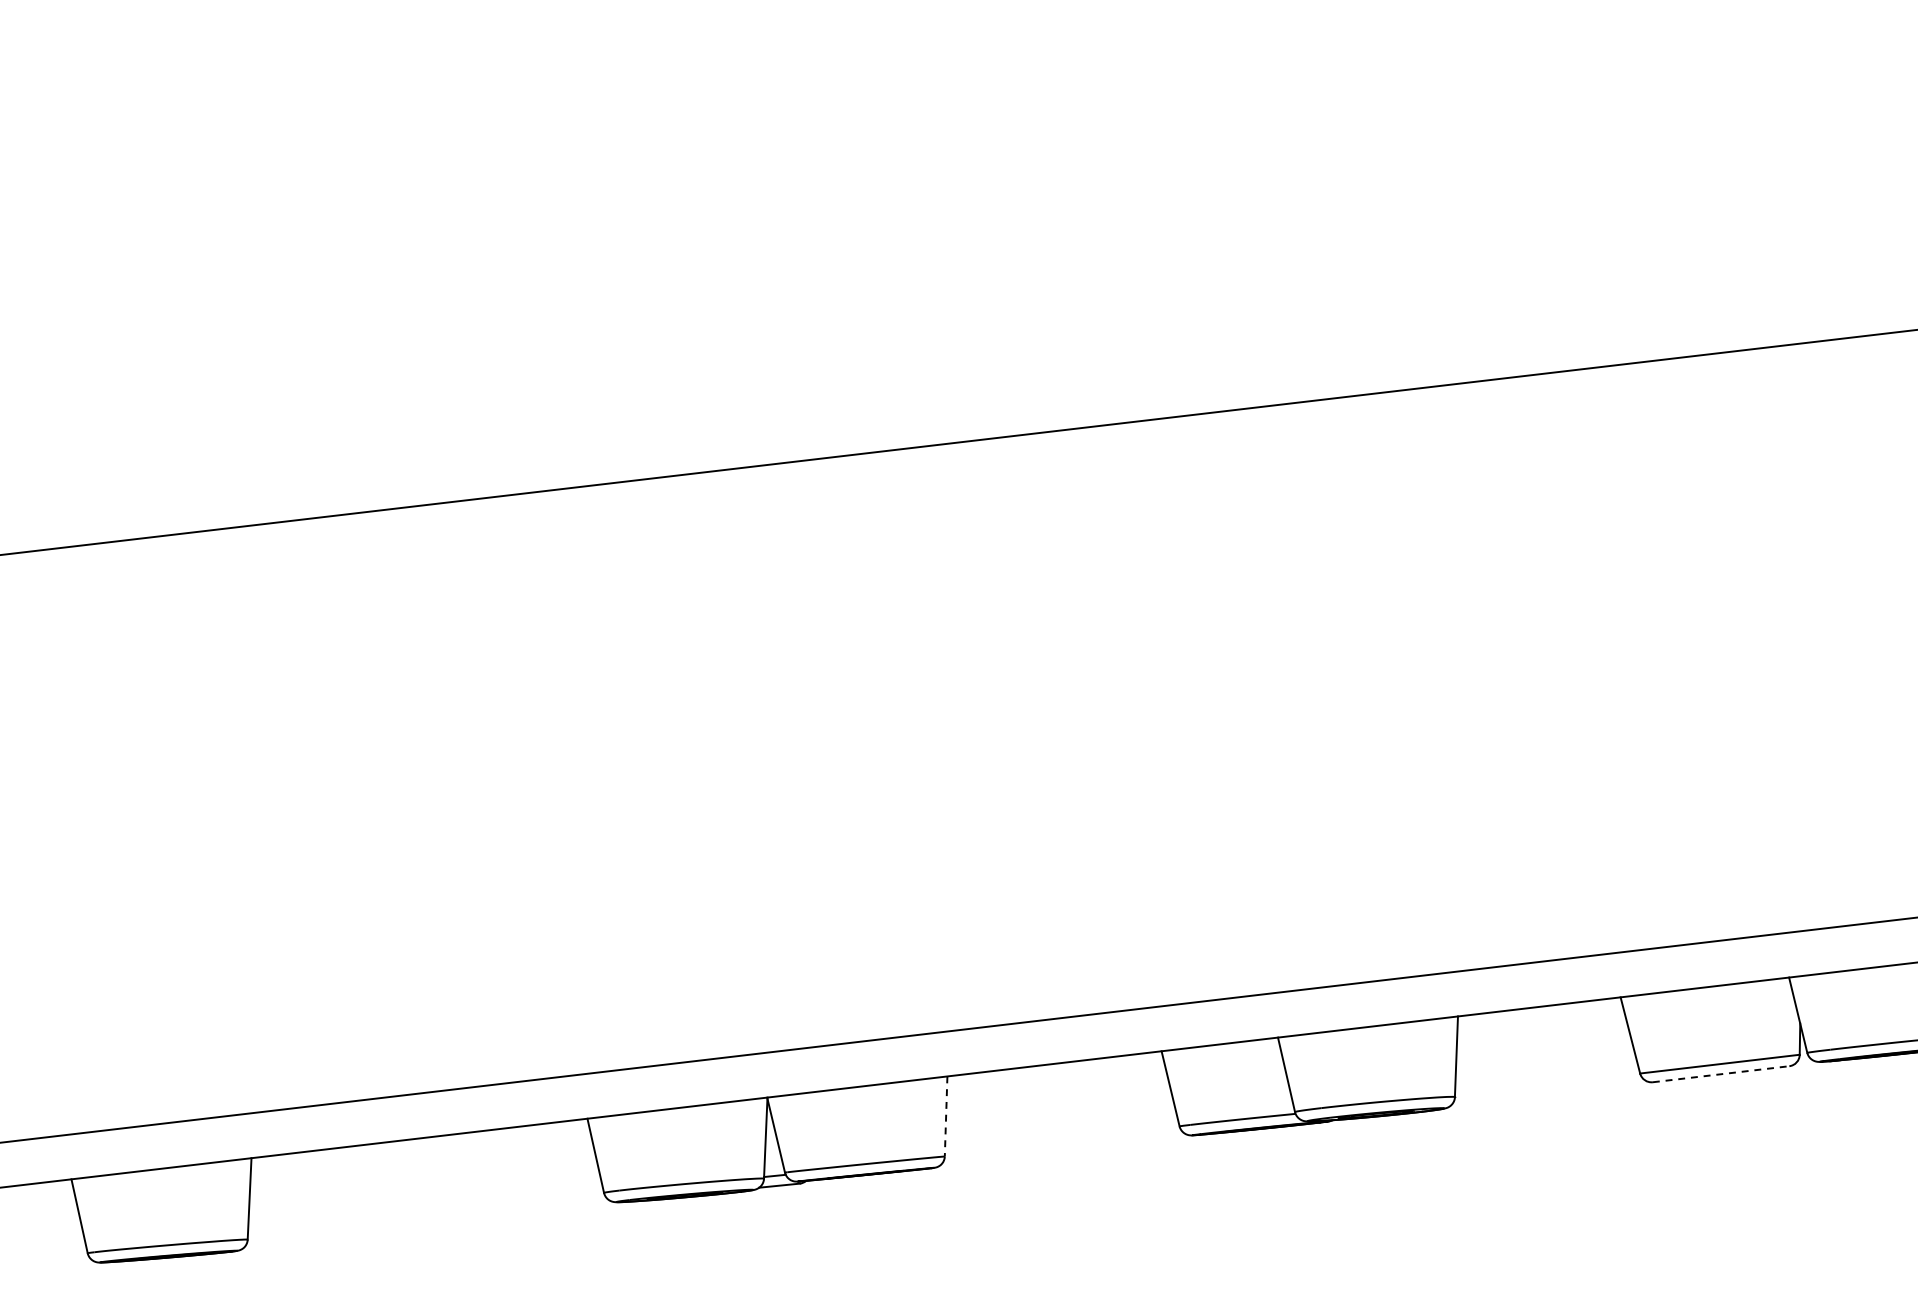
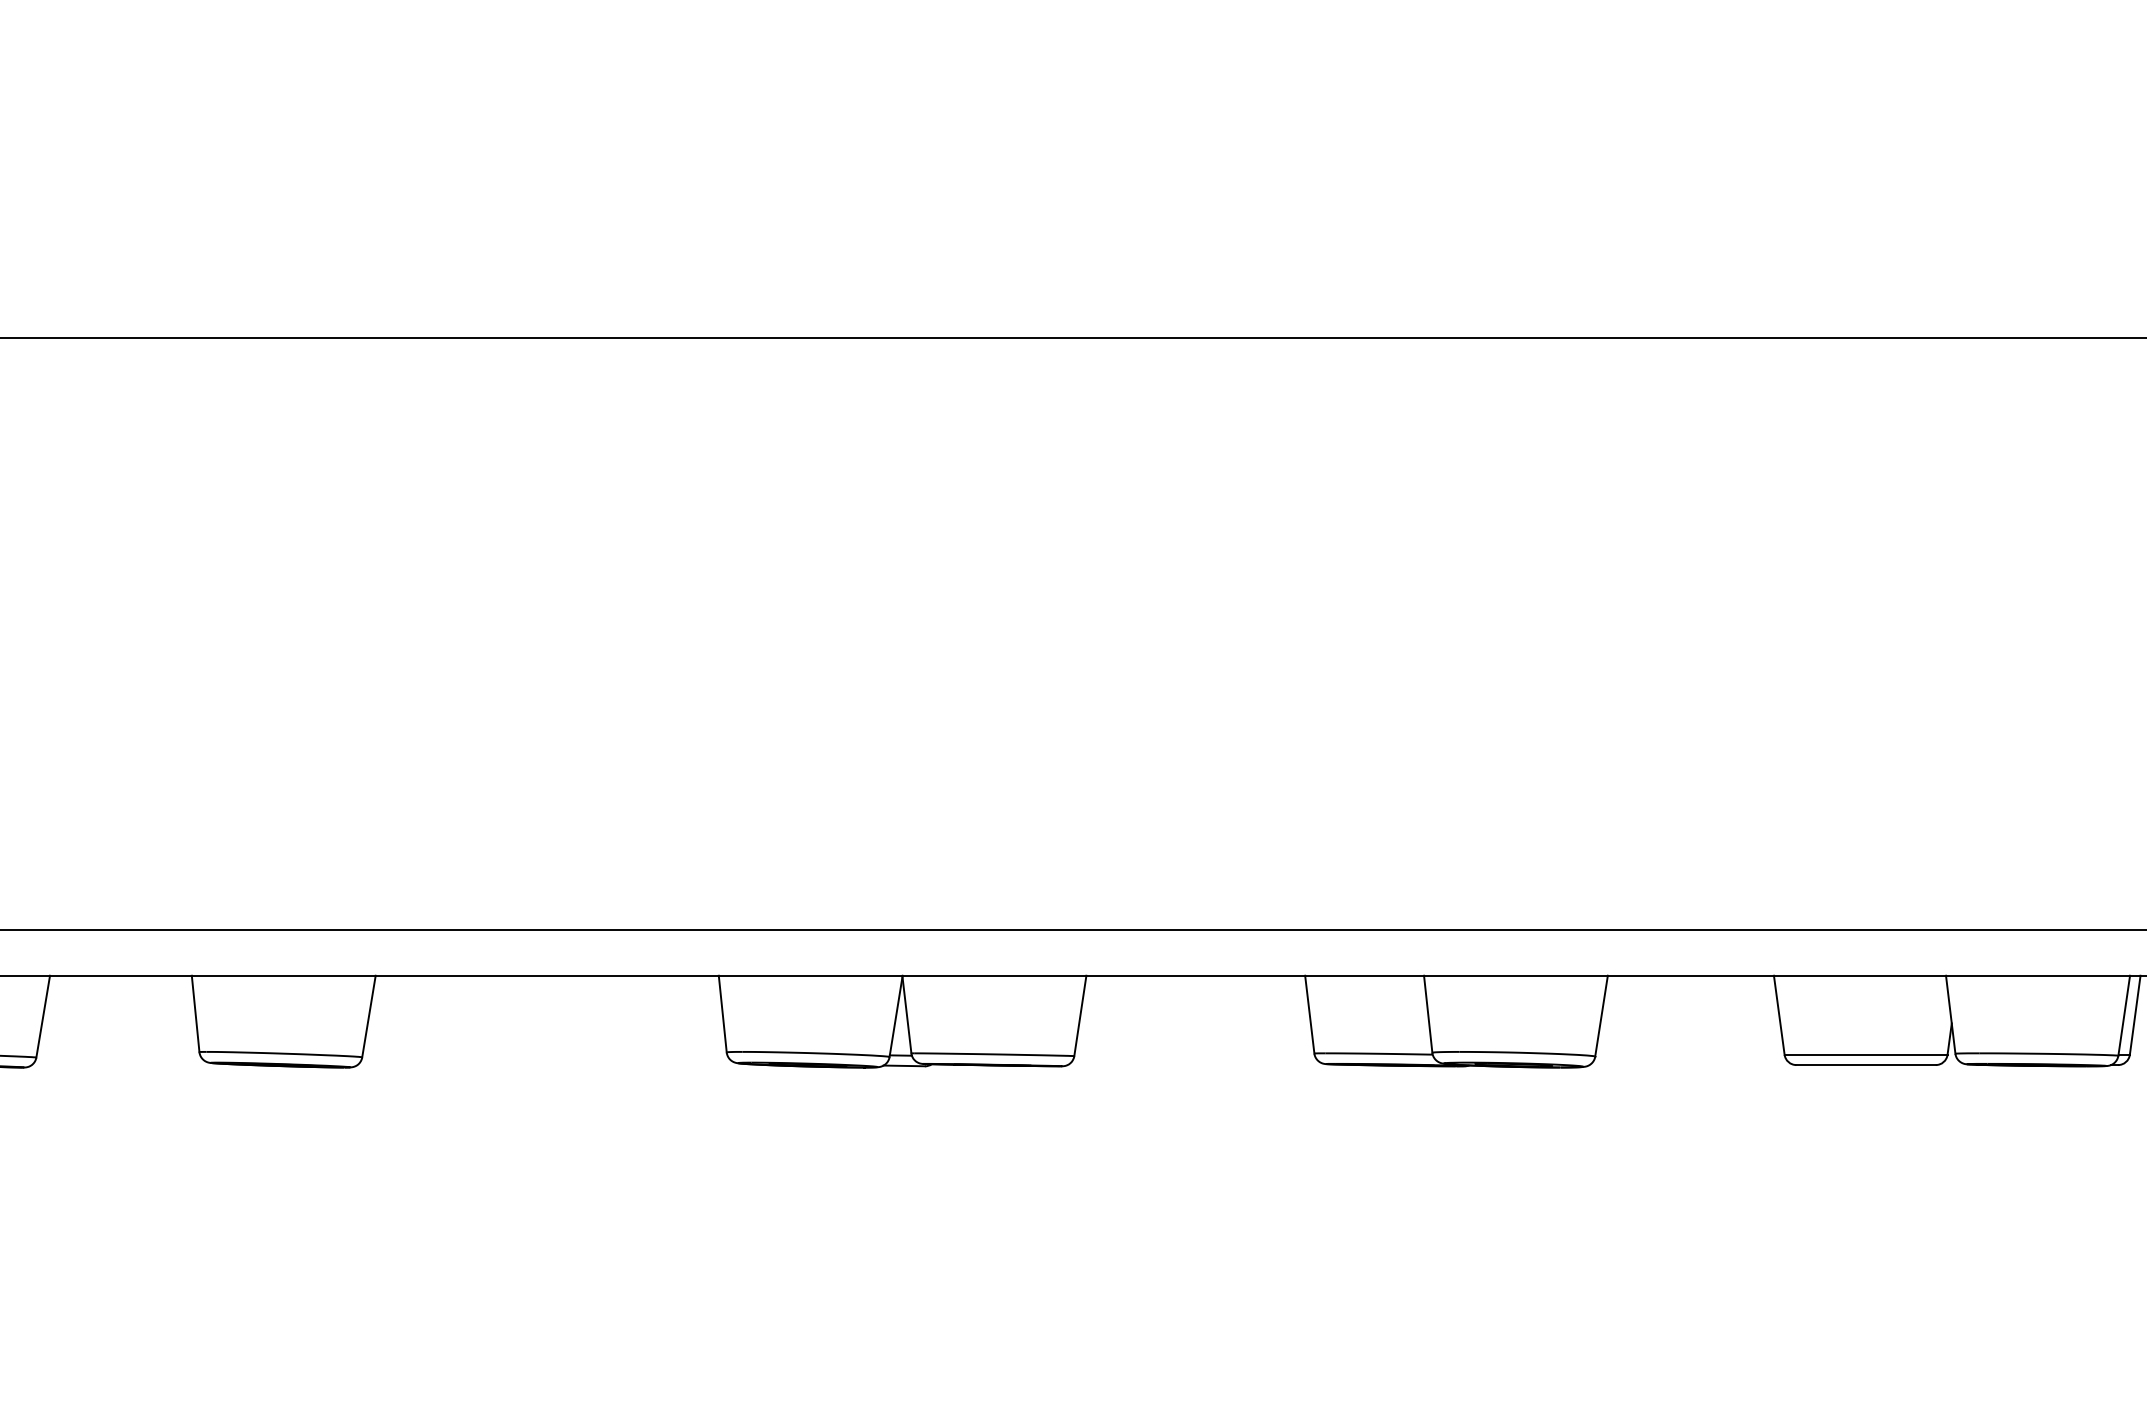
line: (1721, 1074) -> (1866, 1065), dashed -> solid
line: (946, 1116) -> (1080, 1015), dashed -> solid

